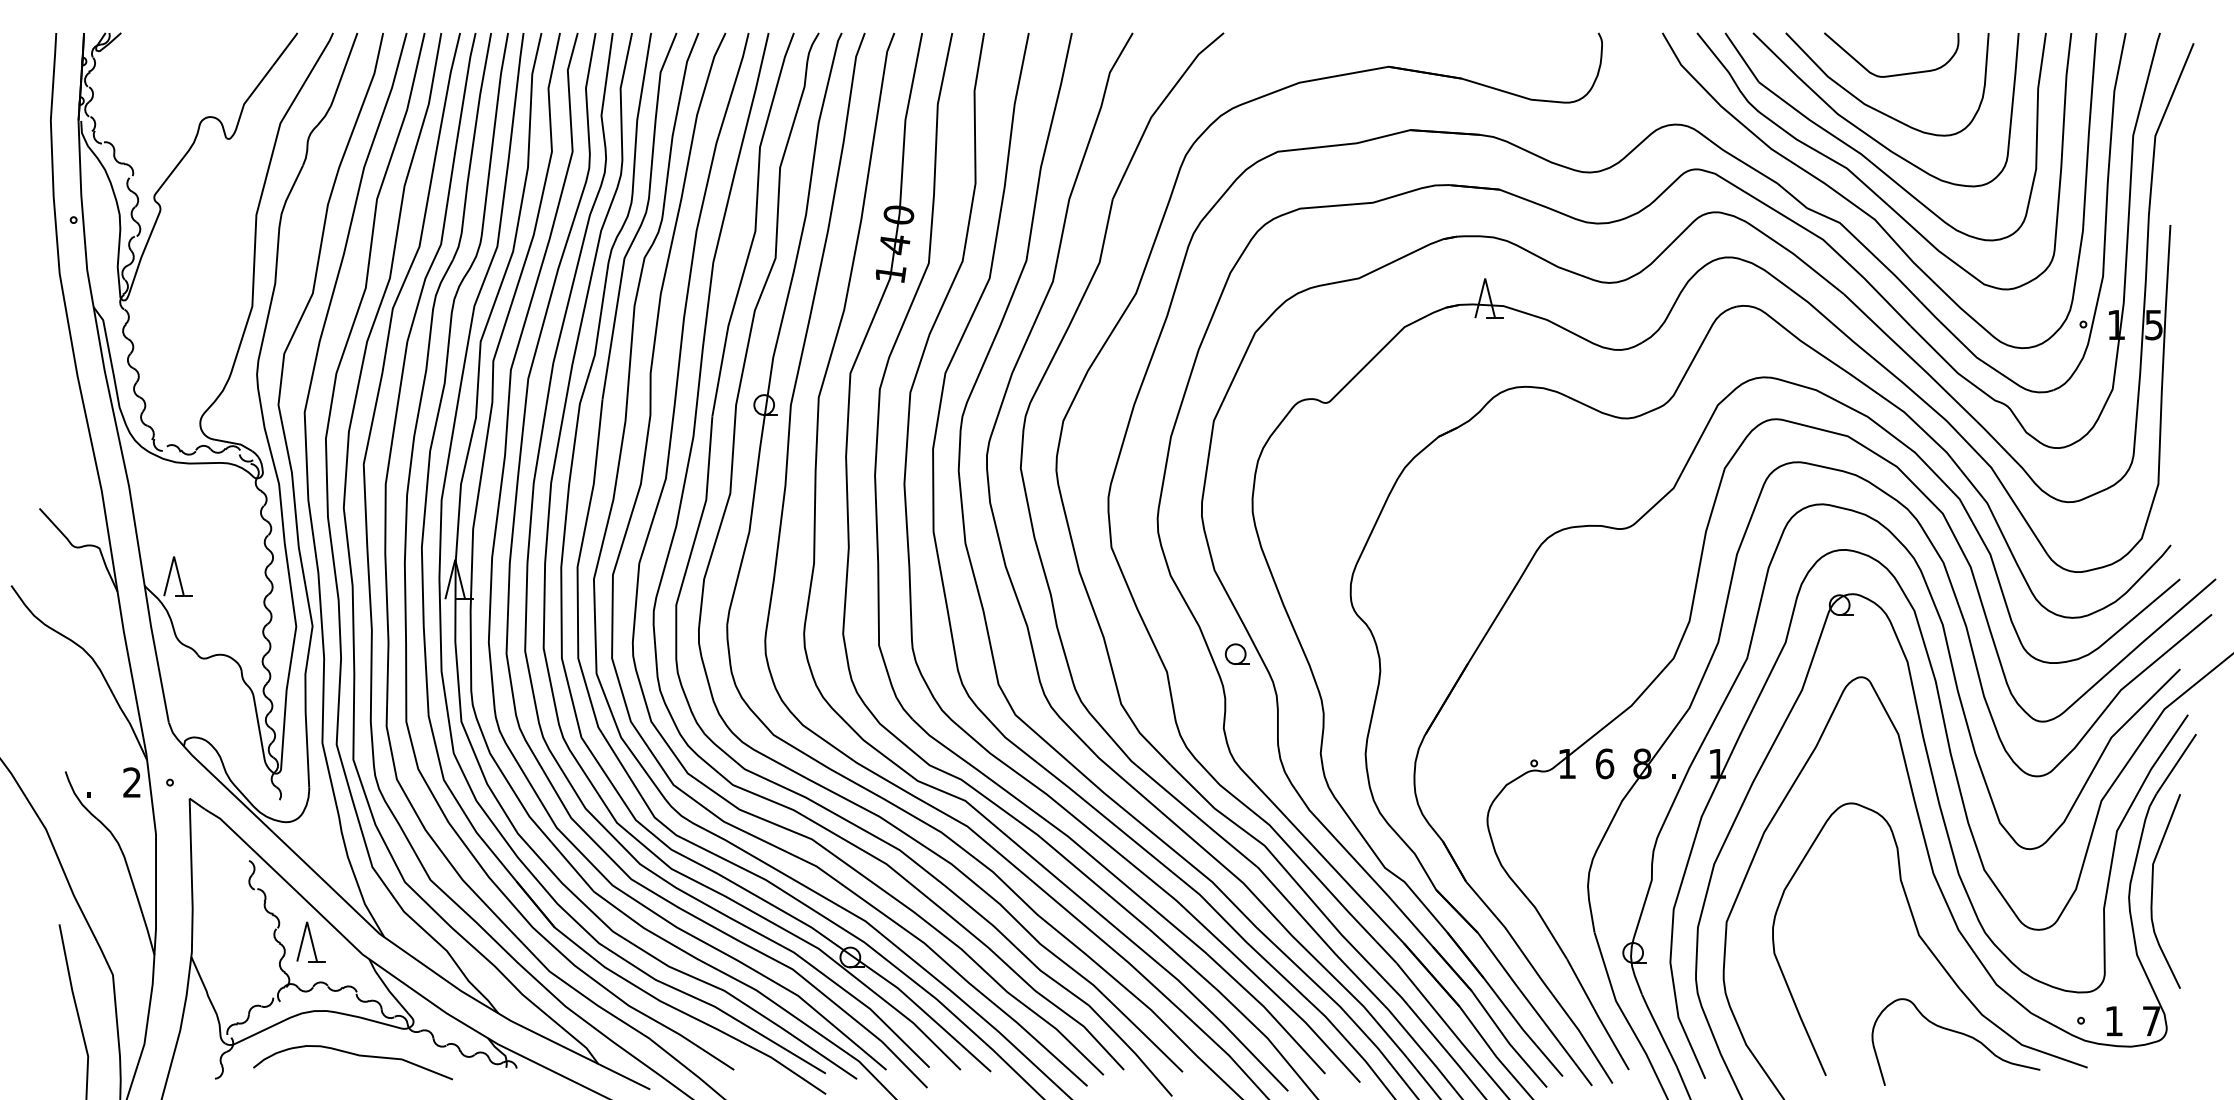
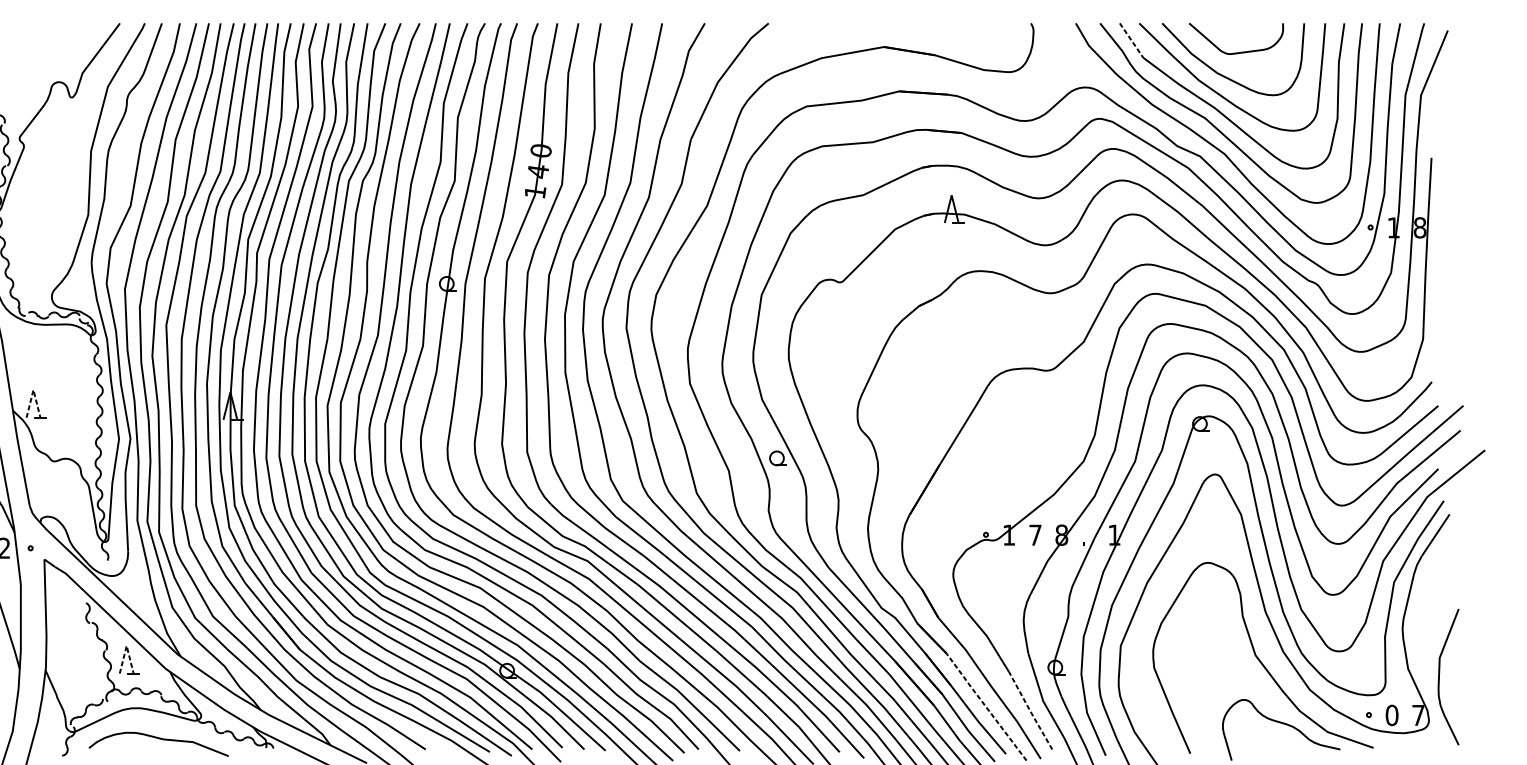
line: (1742, 57) -> (1131, 40), solid -> dashed
text: (2154, 324) -> (1420, 227), 5 -> 8
line: (174, 556) -> (33, 389), solid -> dashed
text: (1604, 763) -> (1035, 534), 6 -> 7
curve: (2153, 888) -> (1440, 674), moved
line: (307, 921) -> (126, 645), solid -> dashed
line: (1534, 1009) -> (986, 707), solid -> dashed
line: (1597, 1015) -> (1030, 711), solid -> dashed
text: (2114, 1021) -> (1392, 715), 1 -> 0

